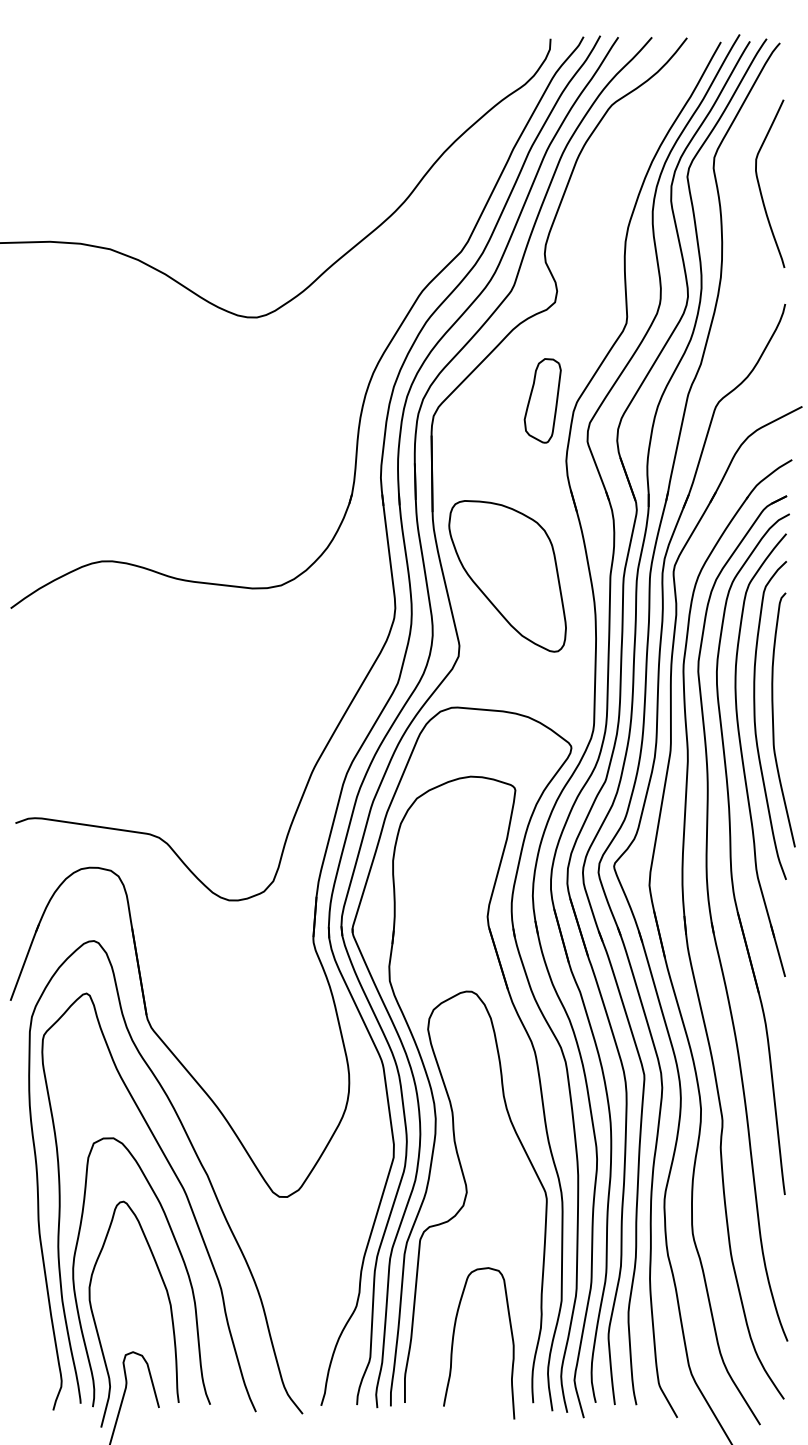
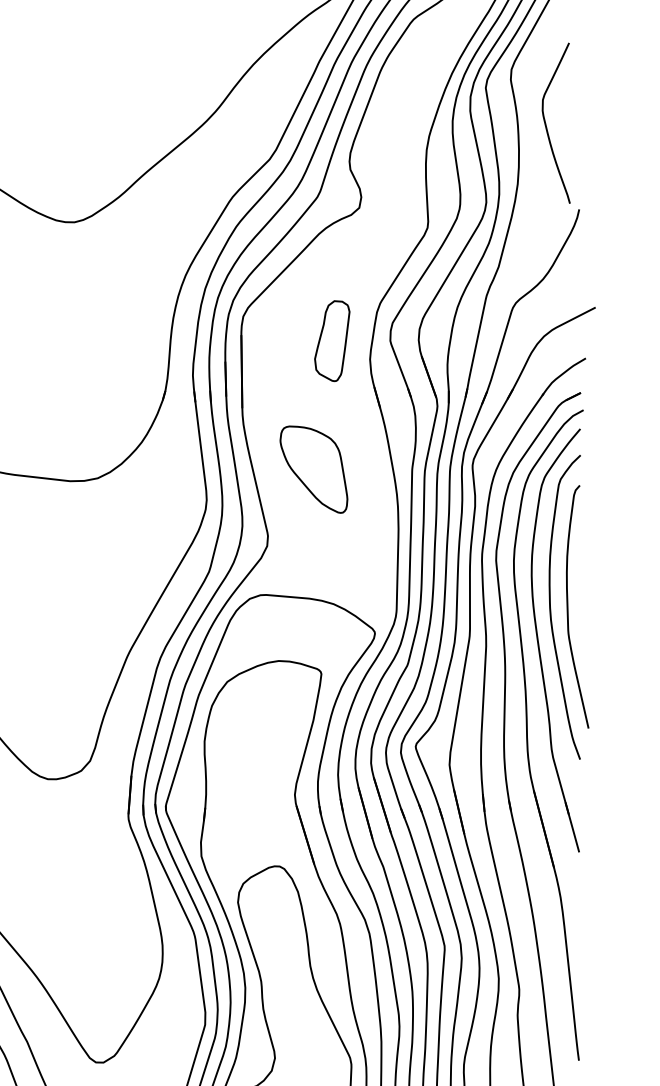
curve: (760, 186) -> (547, 125), moved
part: (542, 400) -> (332, 340), moved
part: (507, 576) -> (313, 469), size x0.6

